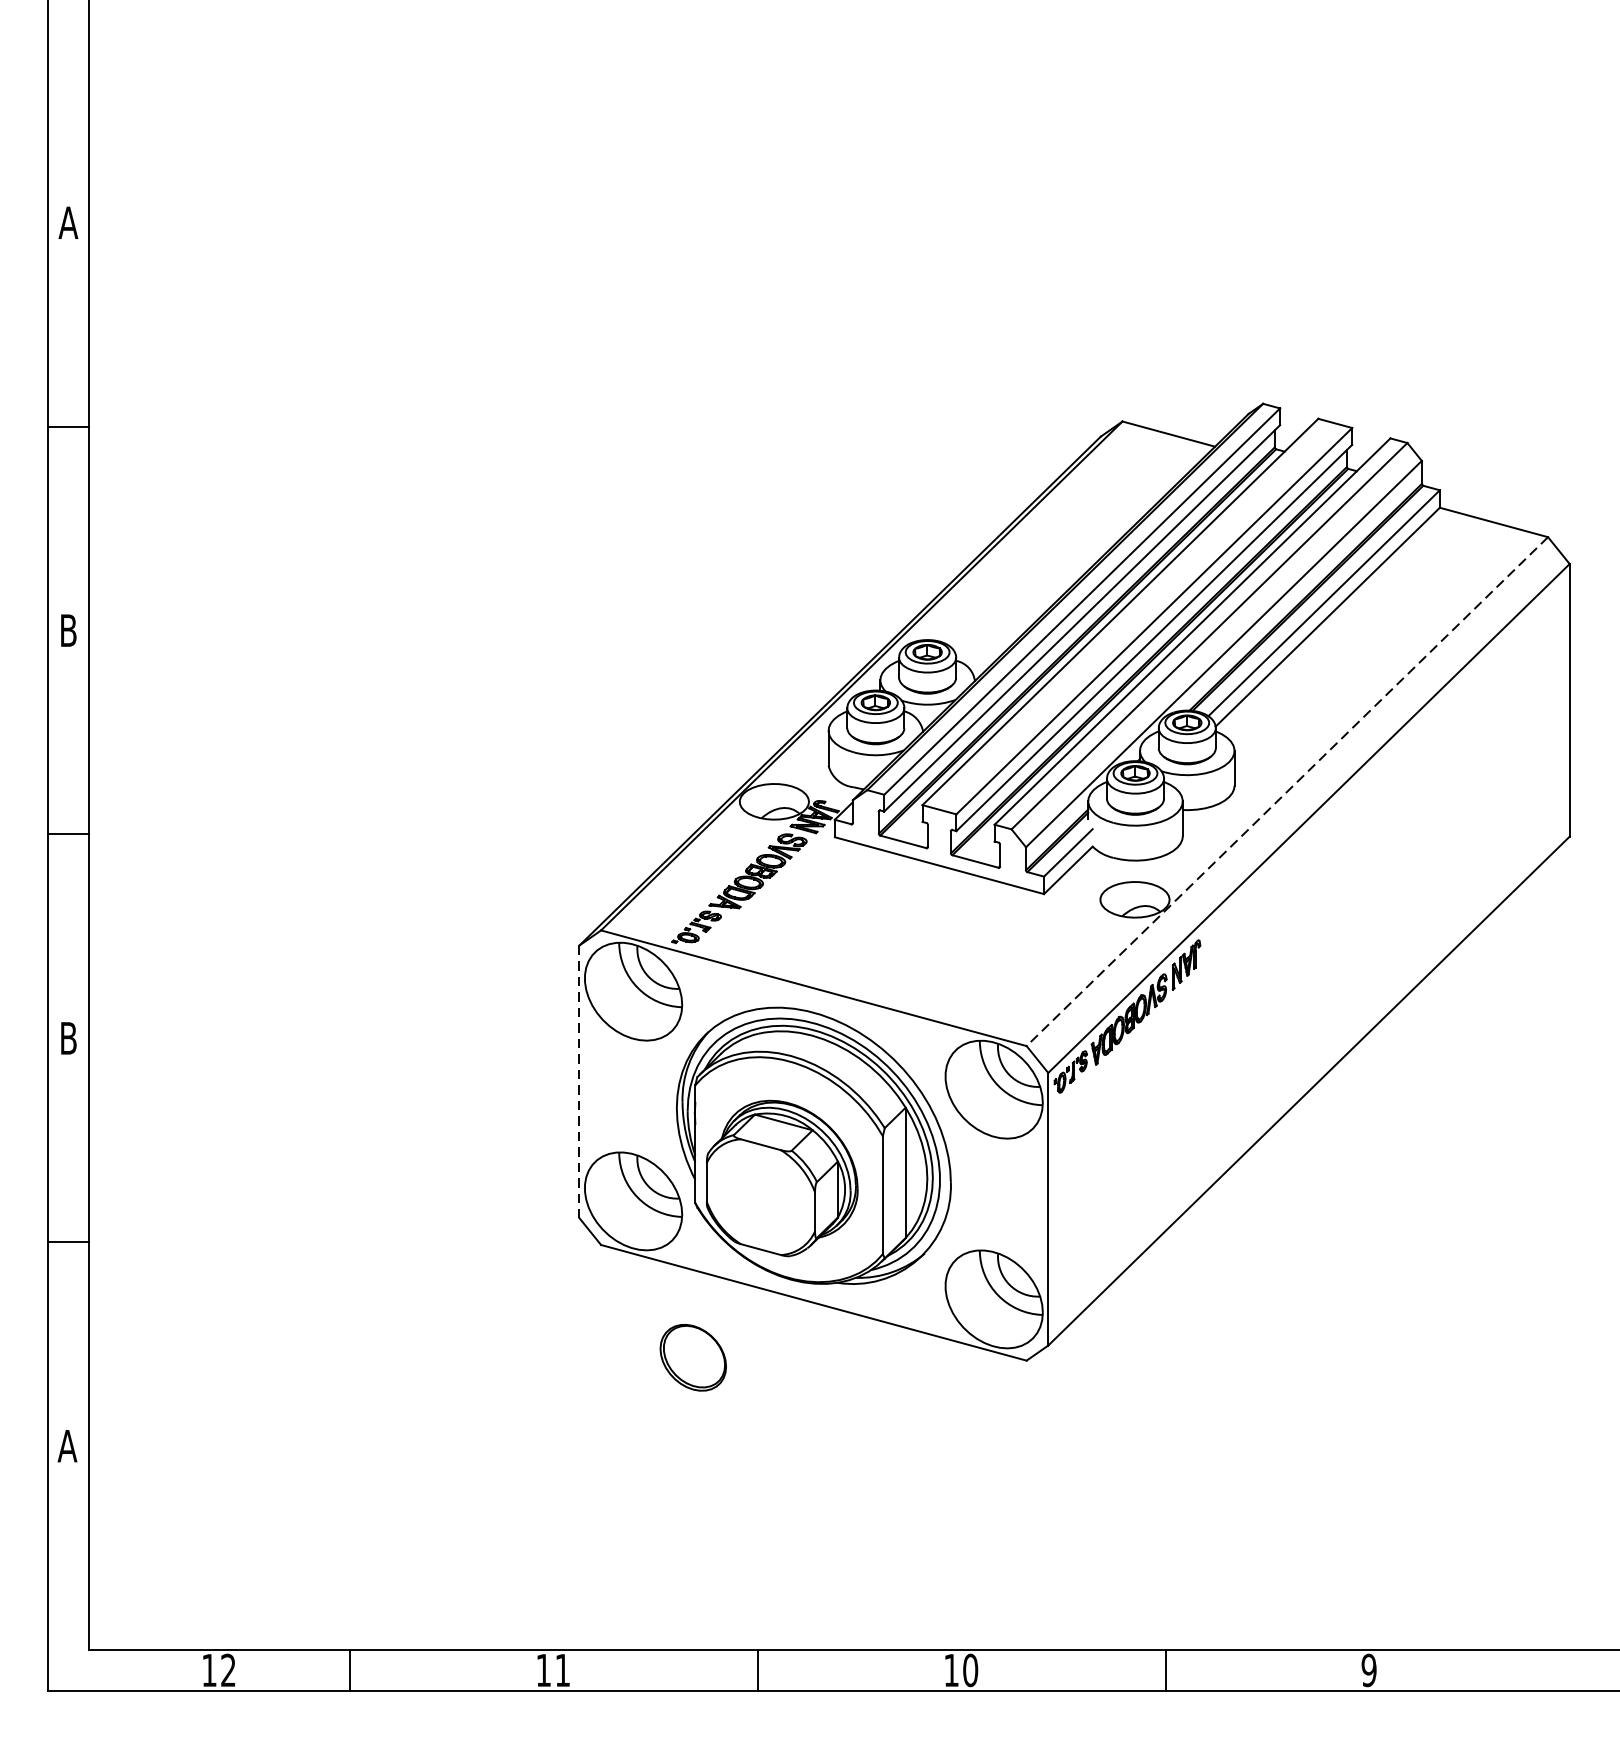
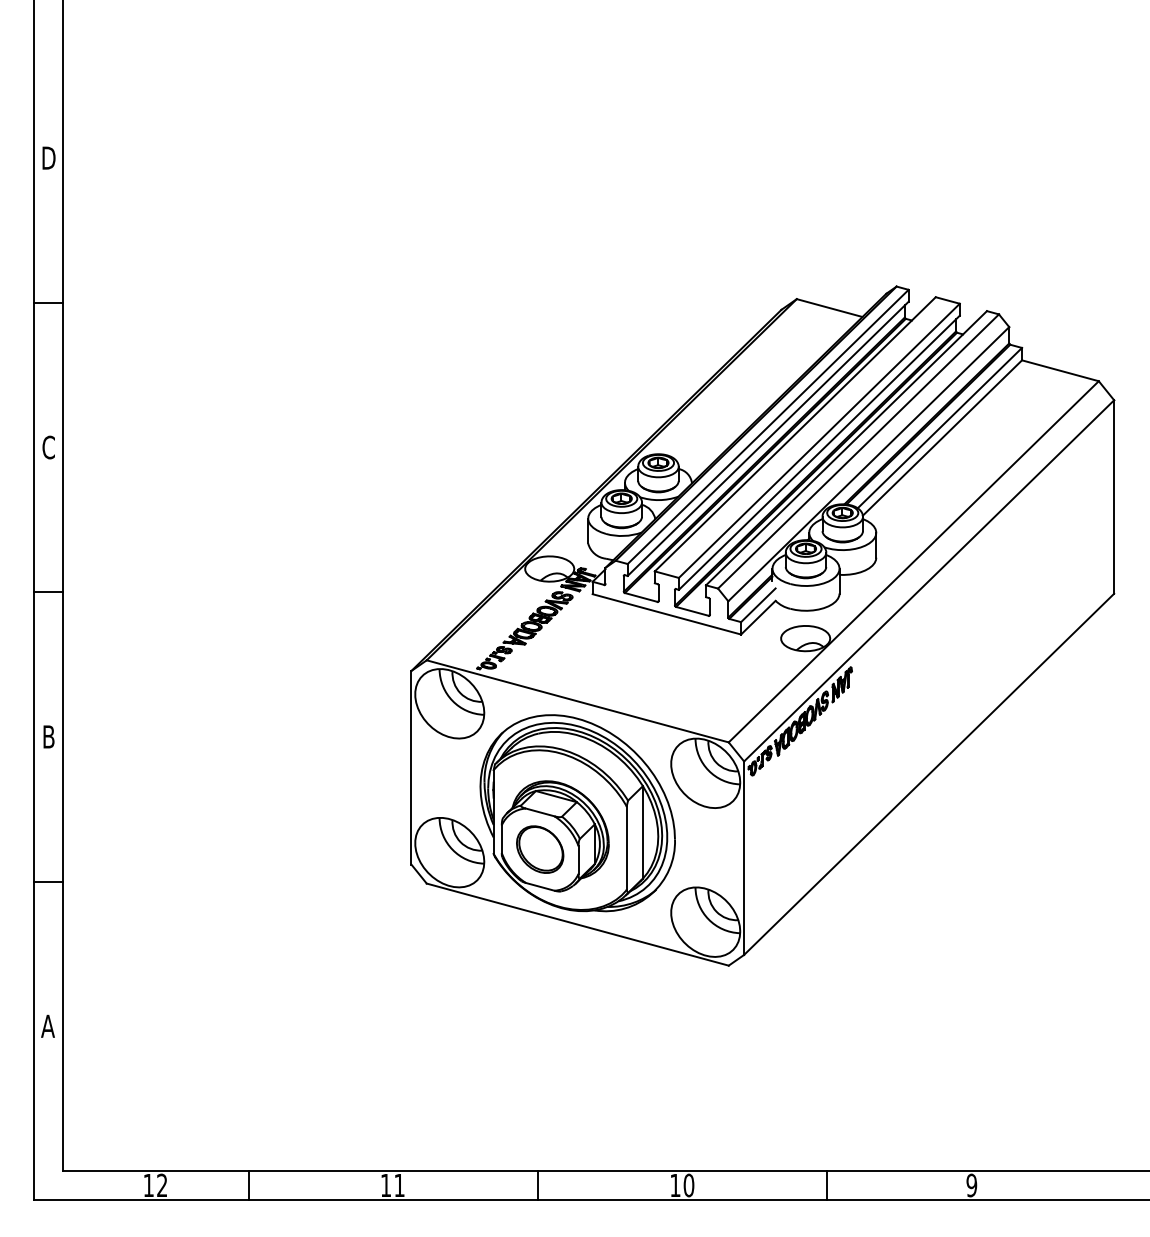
text: (68, 221) -> (48, 157), A -> D
text: (68, 630) -> (48, 447), B -> C
line: (1286, 791) -> (913, 561), dashed -> solid
line: (579, 1081) -> (411, 767), dashed -> solid
part: (693, 1357) -> (540, 849), moved

